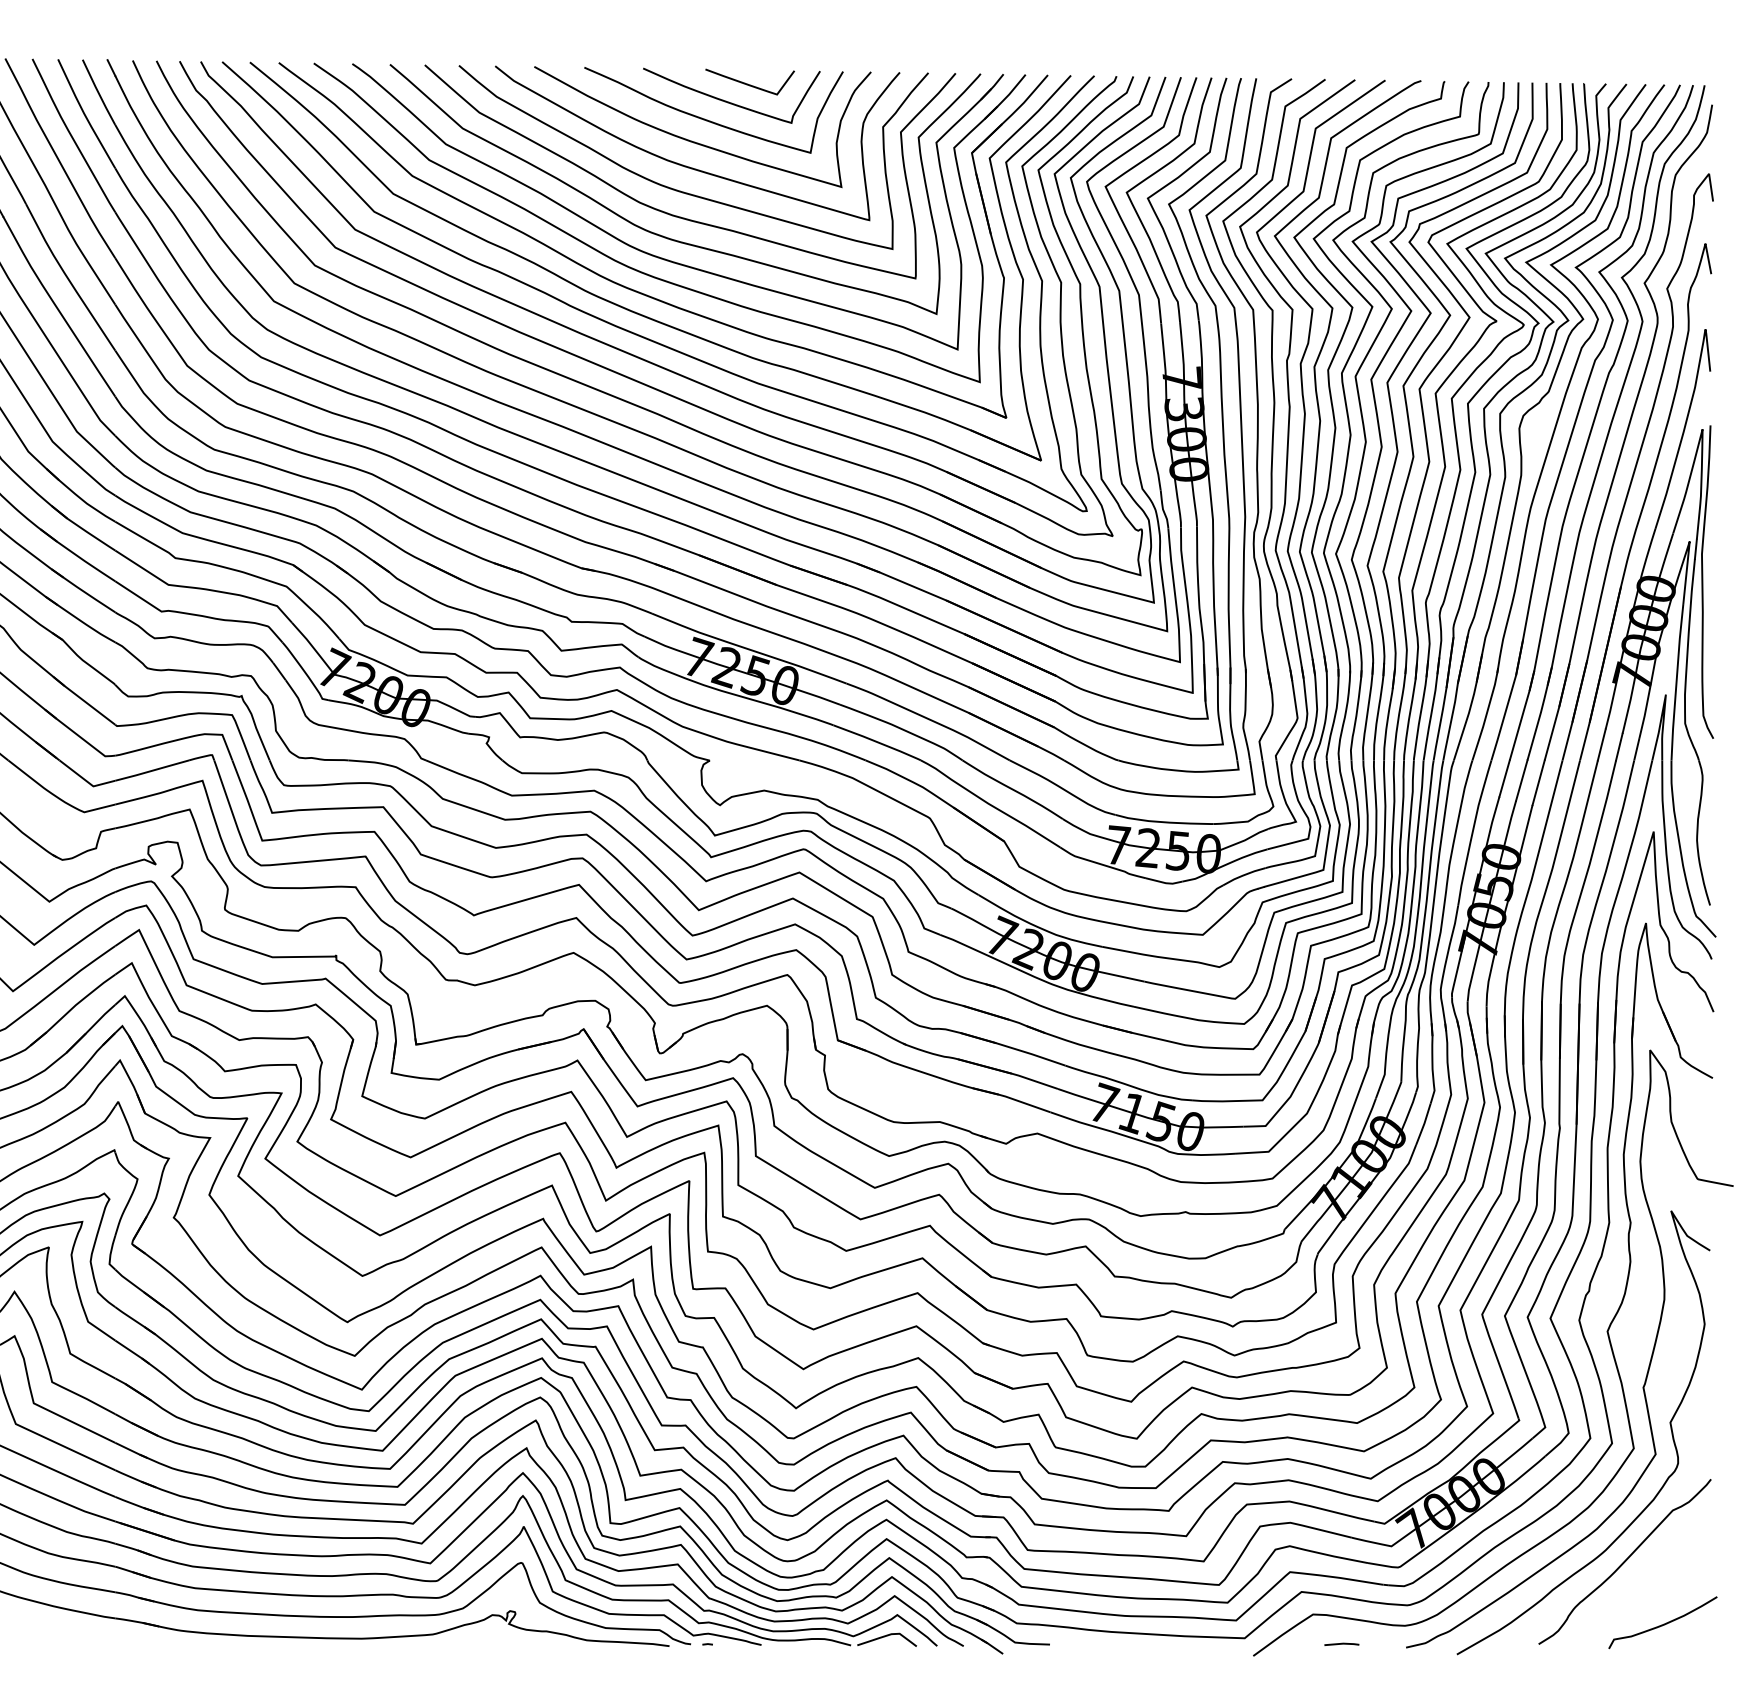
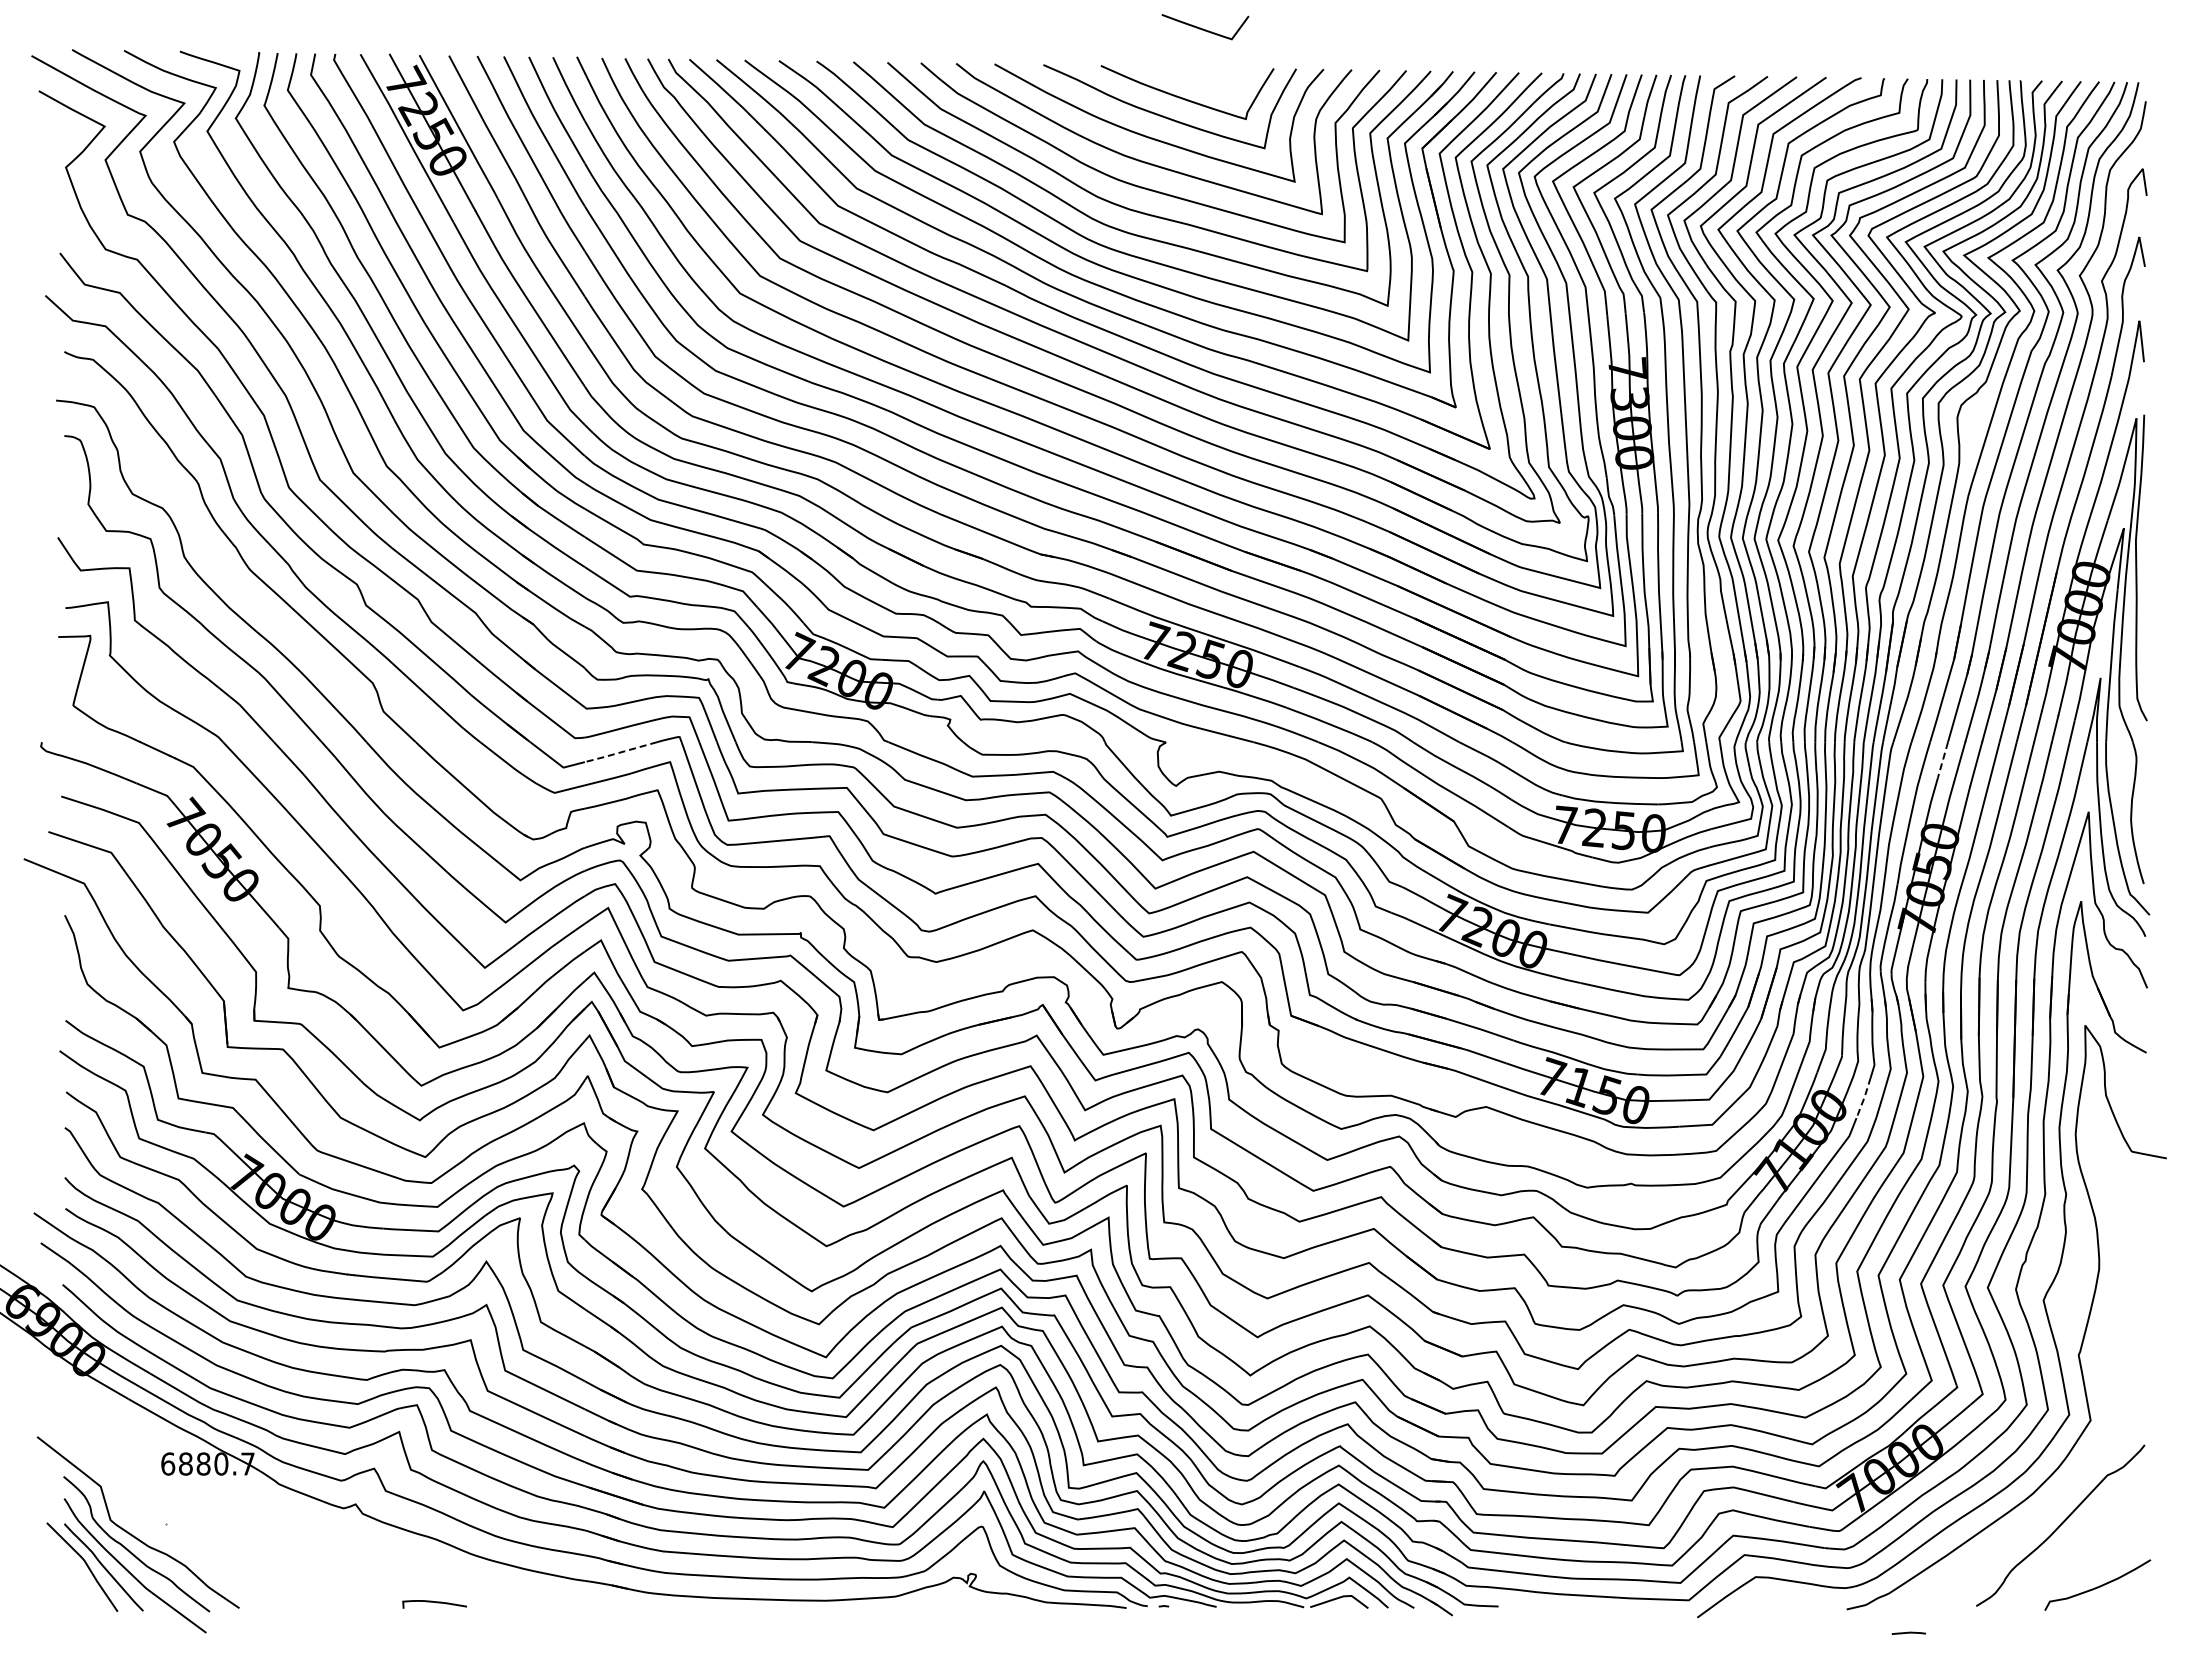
curve: (750, 84) -> (1205, 29), moved
line: (152, 770) -> (621, 752), solid -> dashed
line: (1504, 779) -> (1942, 760), solid -> dashed
line: (1423, 1124) -> (1863, 1098), solid -> dashed
curve: (1669, 1426) -> (2104, 1393), removed
line: (1341, 1643) -> (1908, 1632), moved

